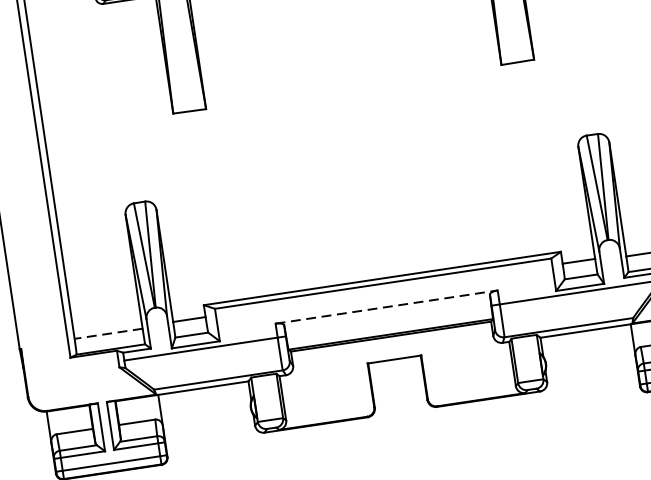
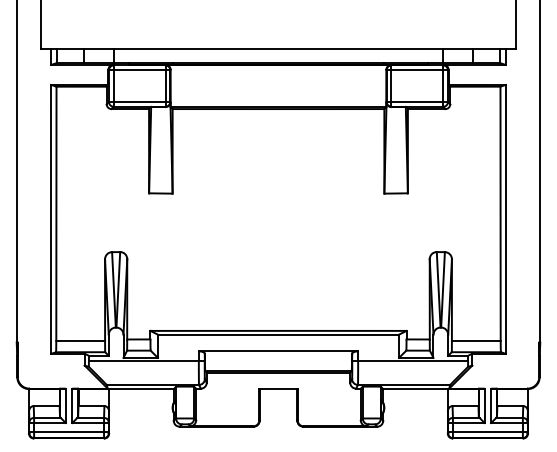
line: (386, 307) -> (278, 351), dashed -> solid
line: (108, 334) -> (80, 341), dashed -> solid

